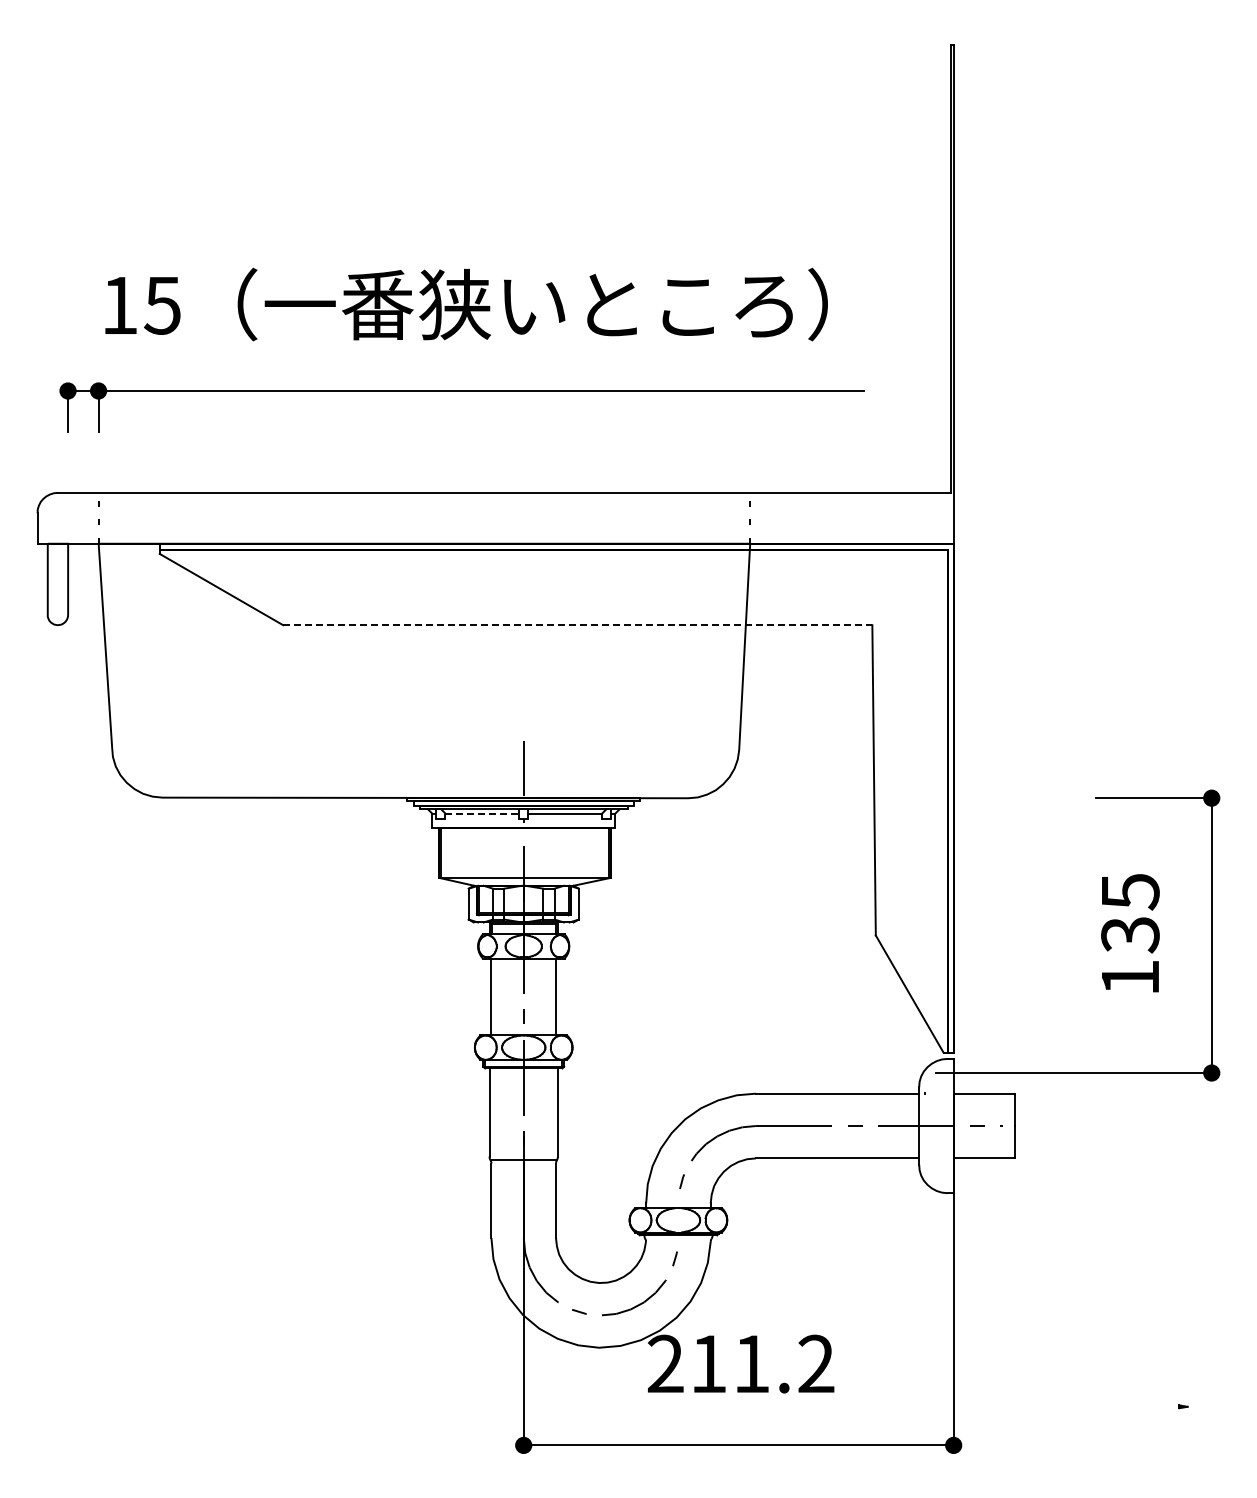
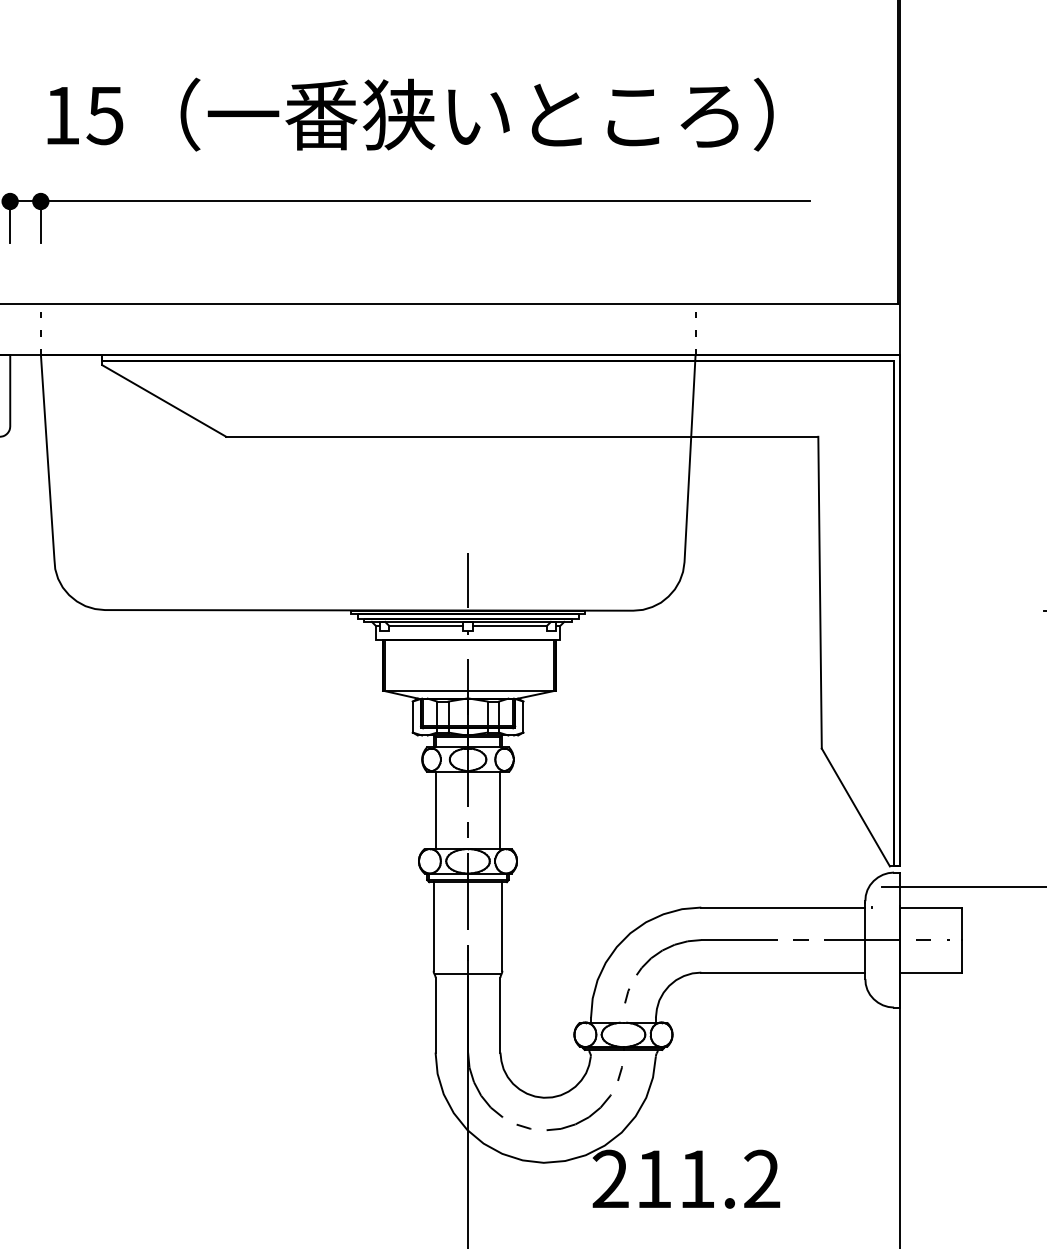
line: (577, 625) -> (522, 437), dashed -> solid
line: (482, 813) -> (426, 626), dashed -> solid

